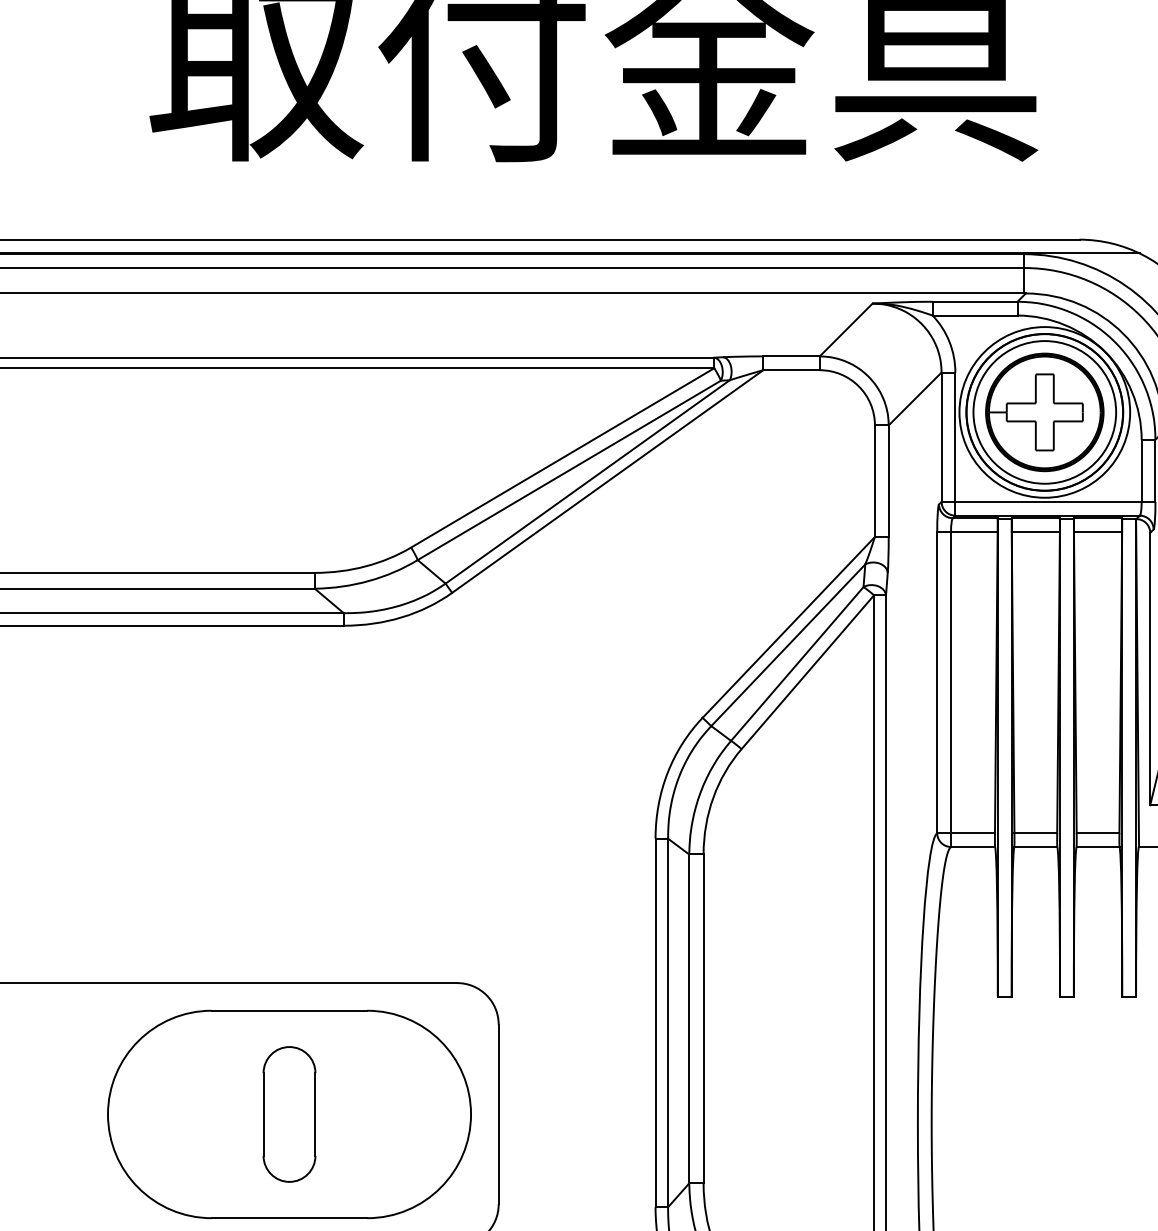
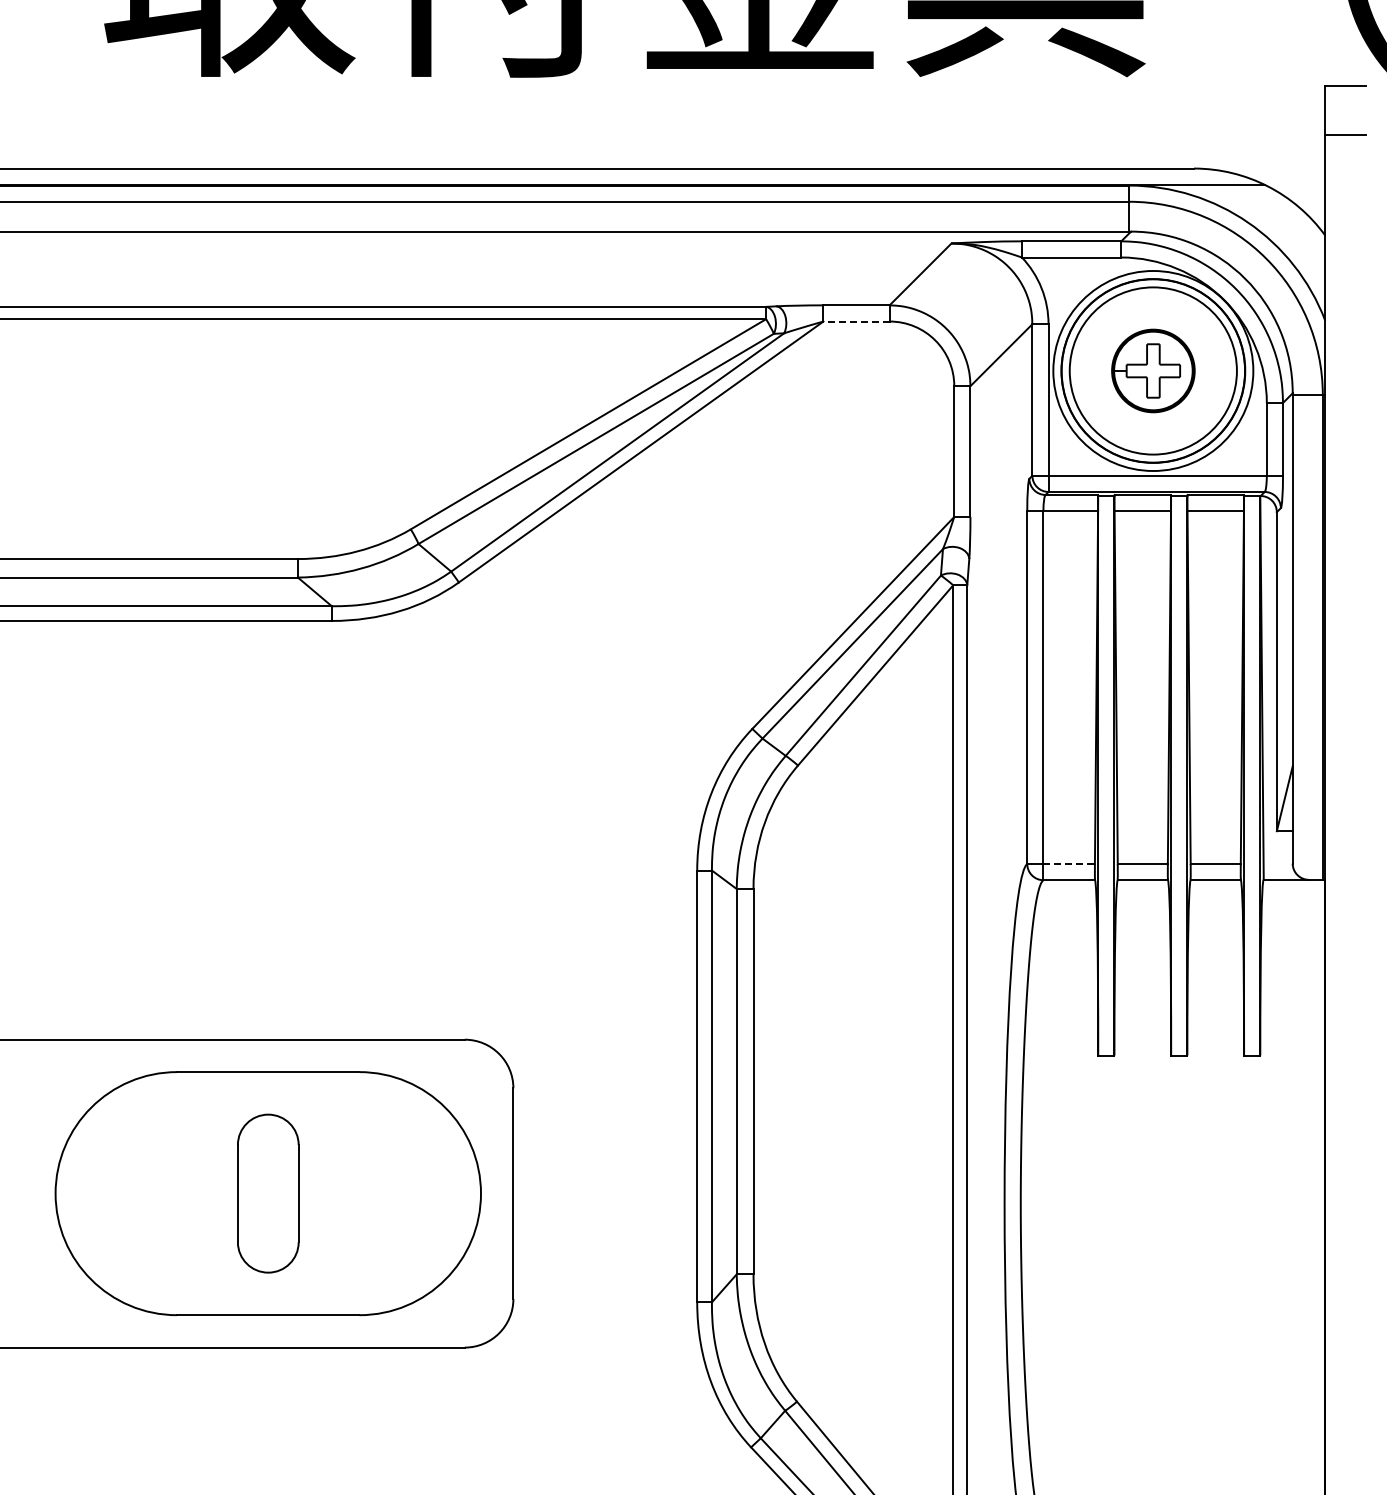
line: (791, 370) -> (856, 321), solid -> dashed
part: (1044, 411) -> (1153, 370), size x0.6
line: (973, 833) -> (1069, 864), solid -> dashed

